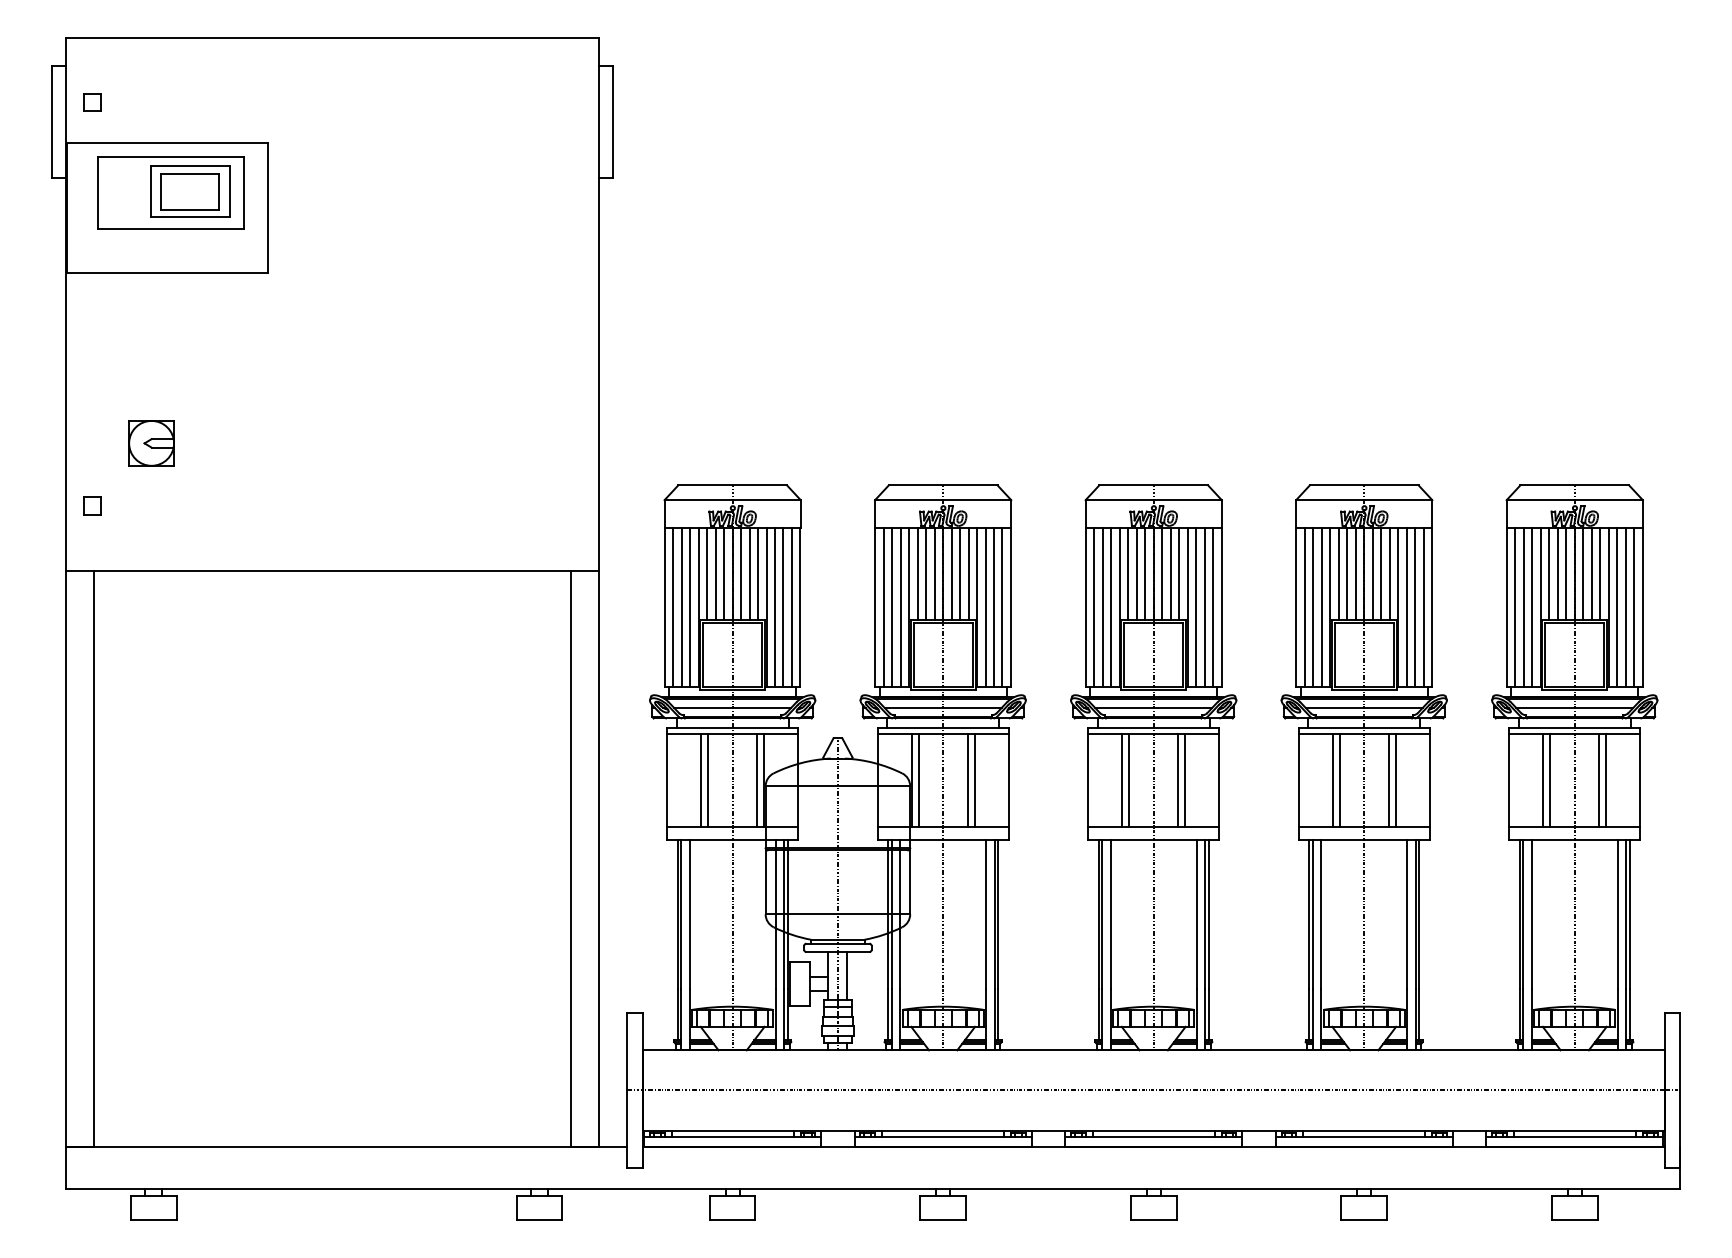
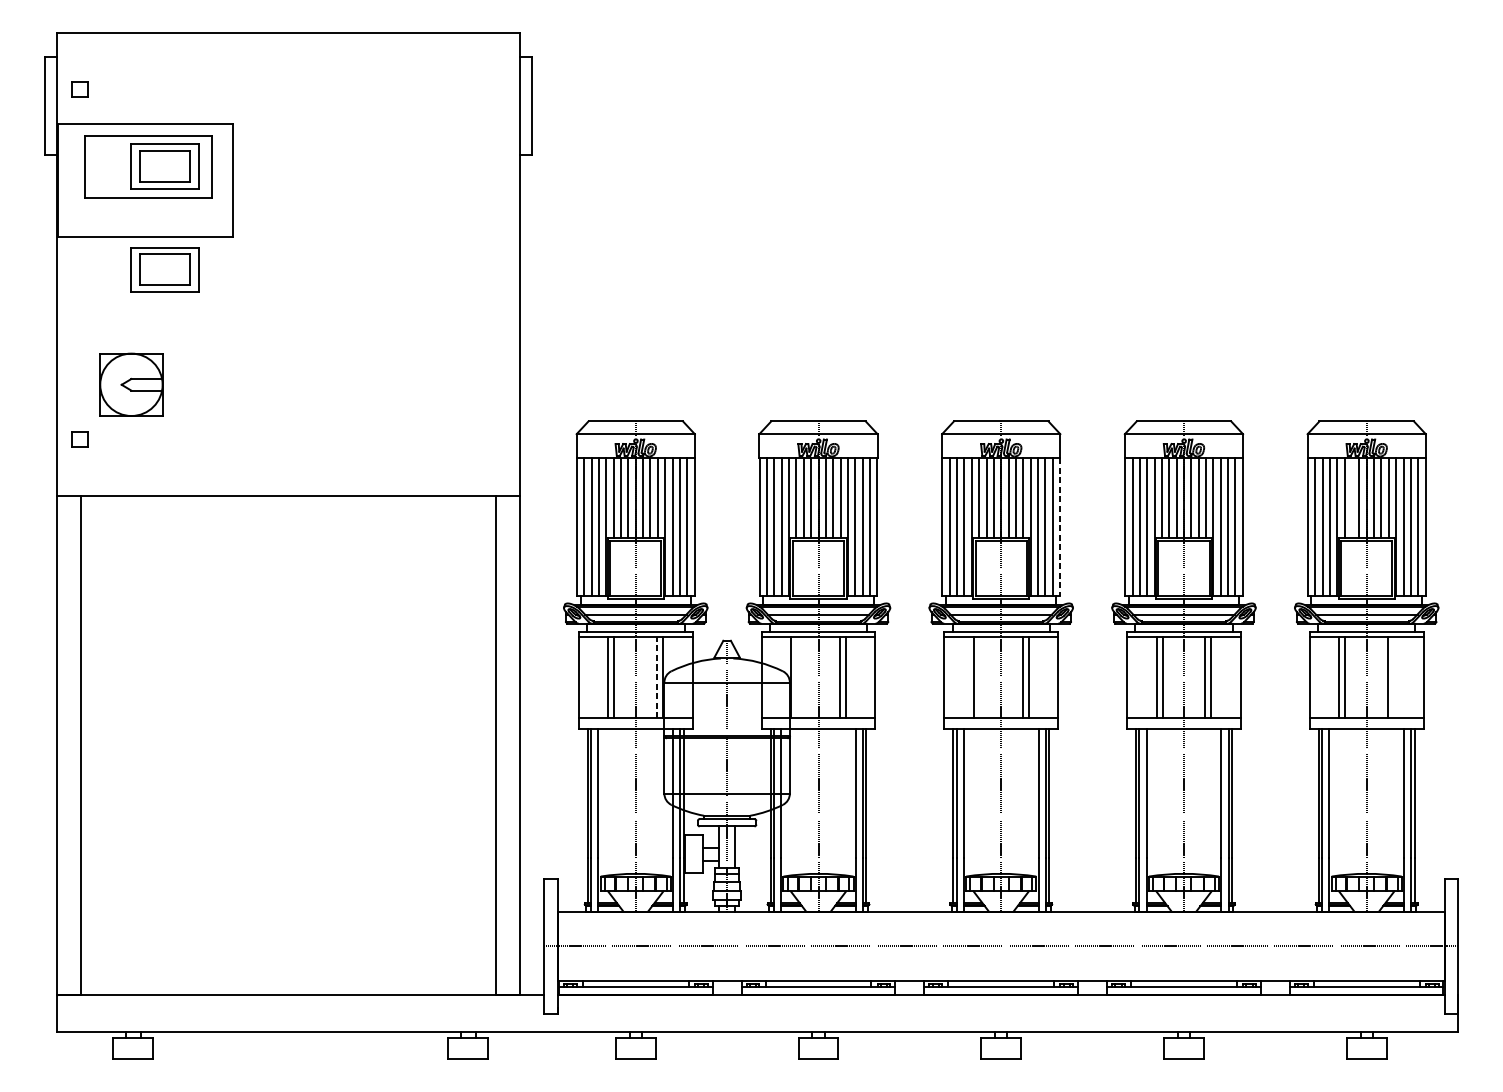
part: (190, 310) -> (165, 269), added
part: (151, 443) -> (131, 384), size x1.6
line: (1557, 573) -> (1351, 497), removed
line: (1221, 607) -> (1060, 527), solid -> dashed
line: (757, 780) -> (657, 677), solid -> dashed
line: (918, 780) -> (797, 677), removed
line: (1129, 780) -> (980, 677), removed
line: (1606, 780) -> (1394, 677), removed

